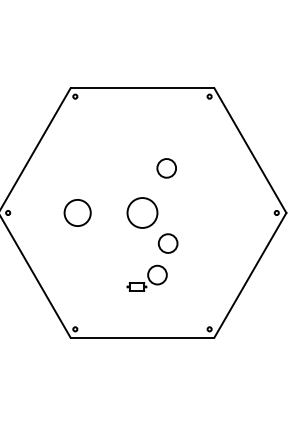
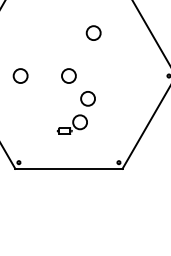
circle: (166, 168) -> (93, 33), moved
circle: (77, 212) -> (20, 75), size x0.71
circle: (142, 212) -> (68, 75), size x0.62

